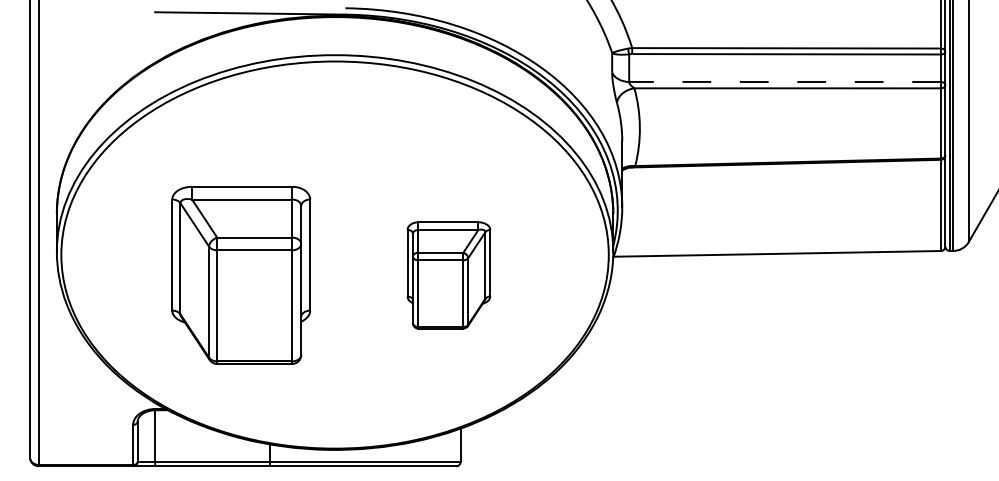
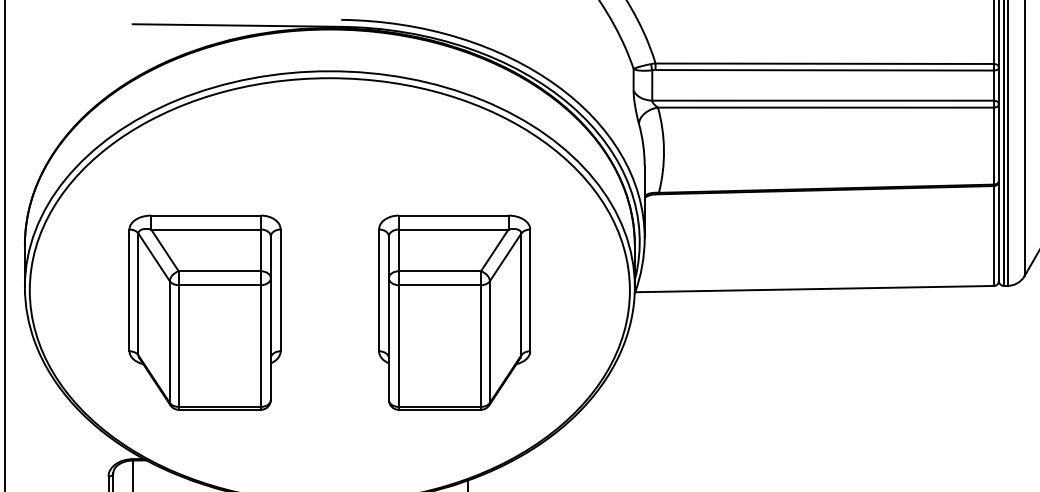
line: (785, 81) -> (823, 100), dashed -> solid
part: (241, 274) -> (205, 311), moved
part: (448, 275) -> (454, 312), size x1.67

